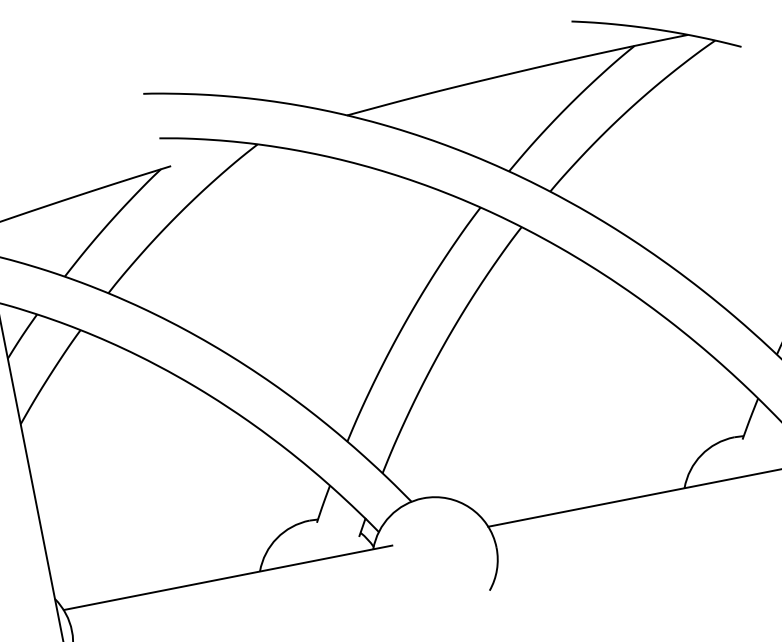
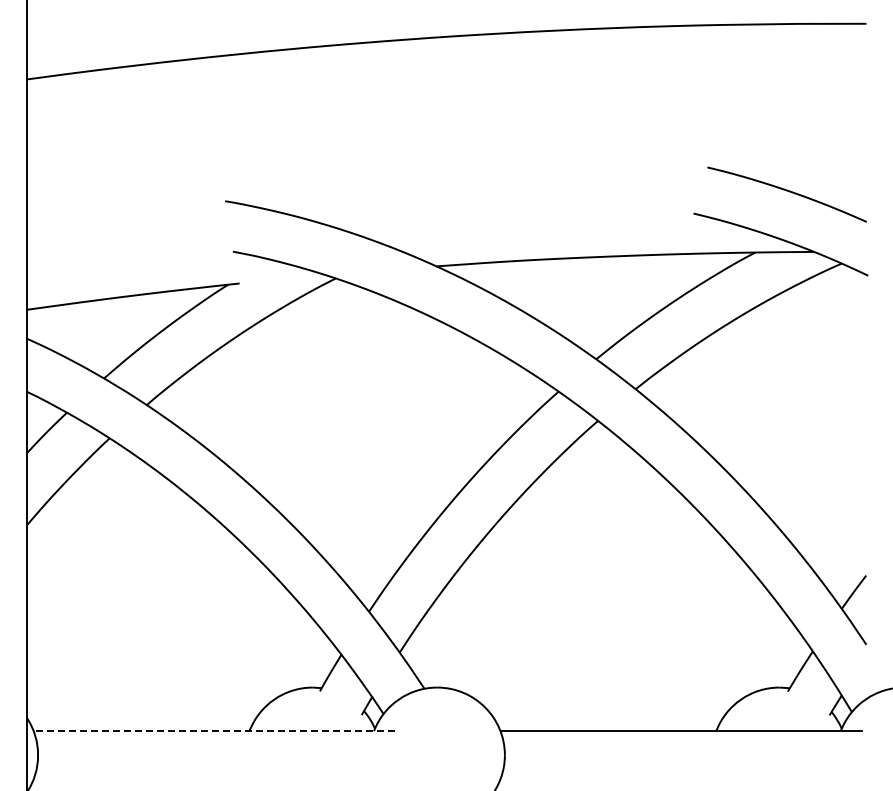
line: (228, 578) -> (214, 731), solid -> dashed

